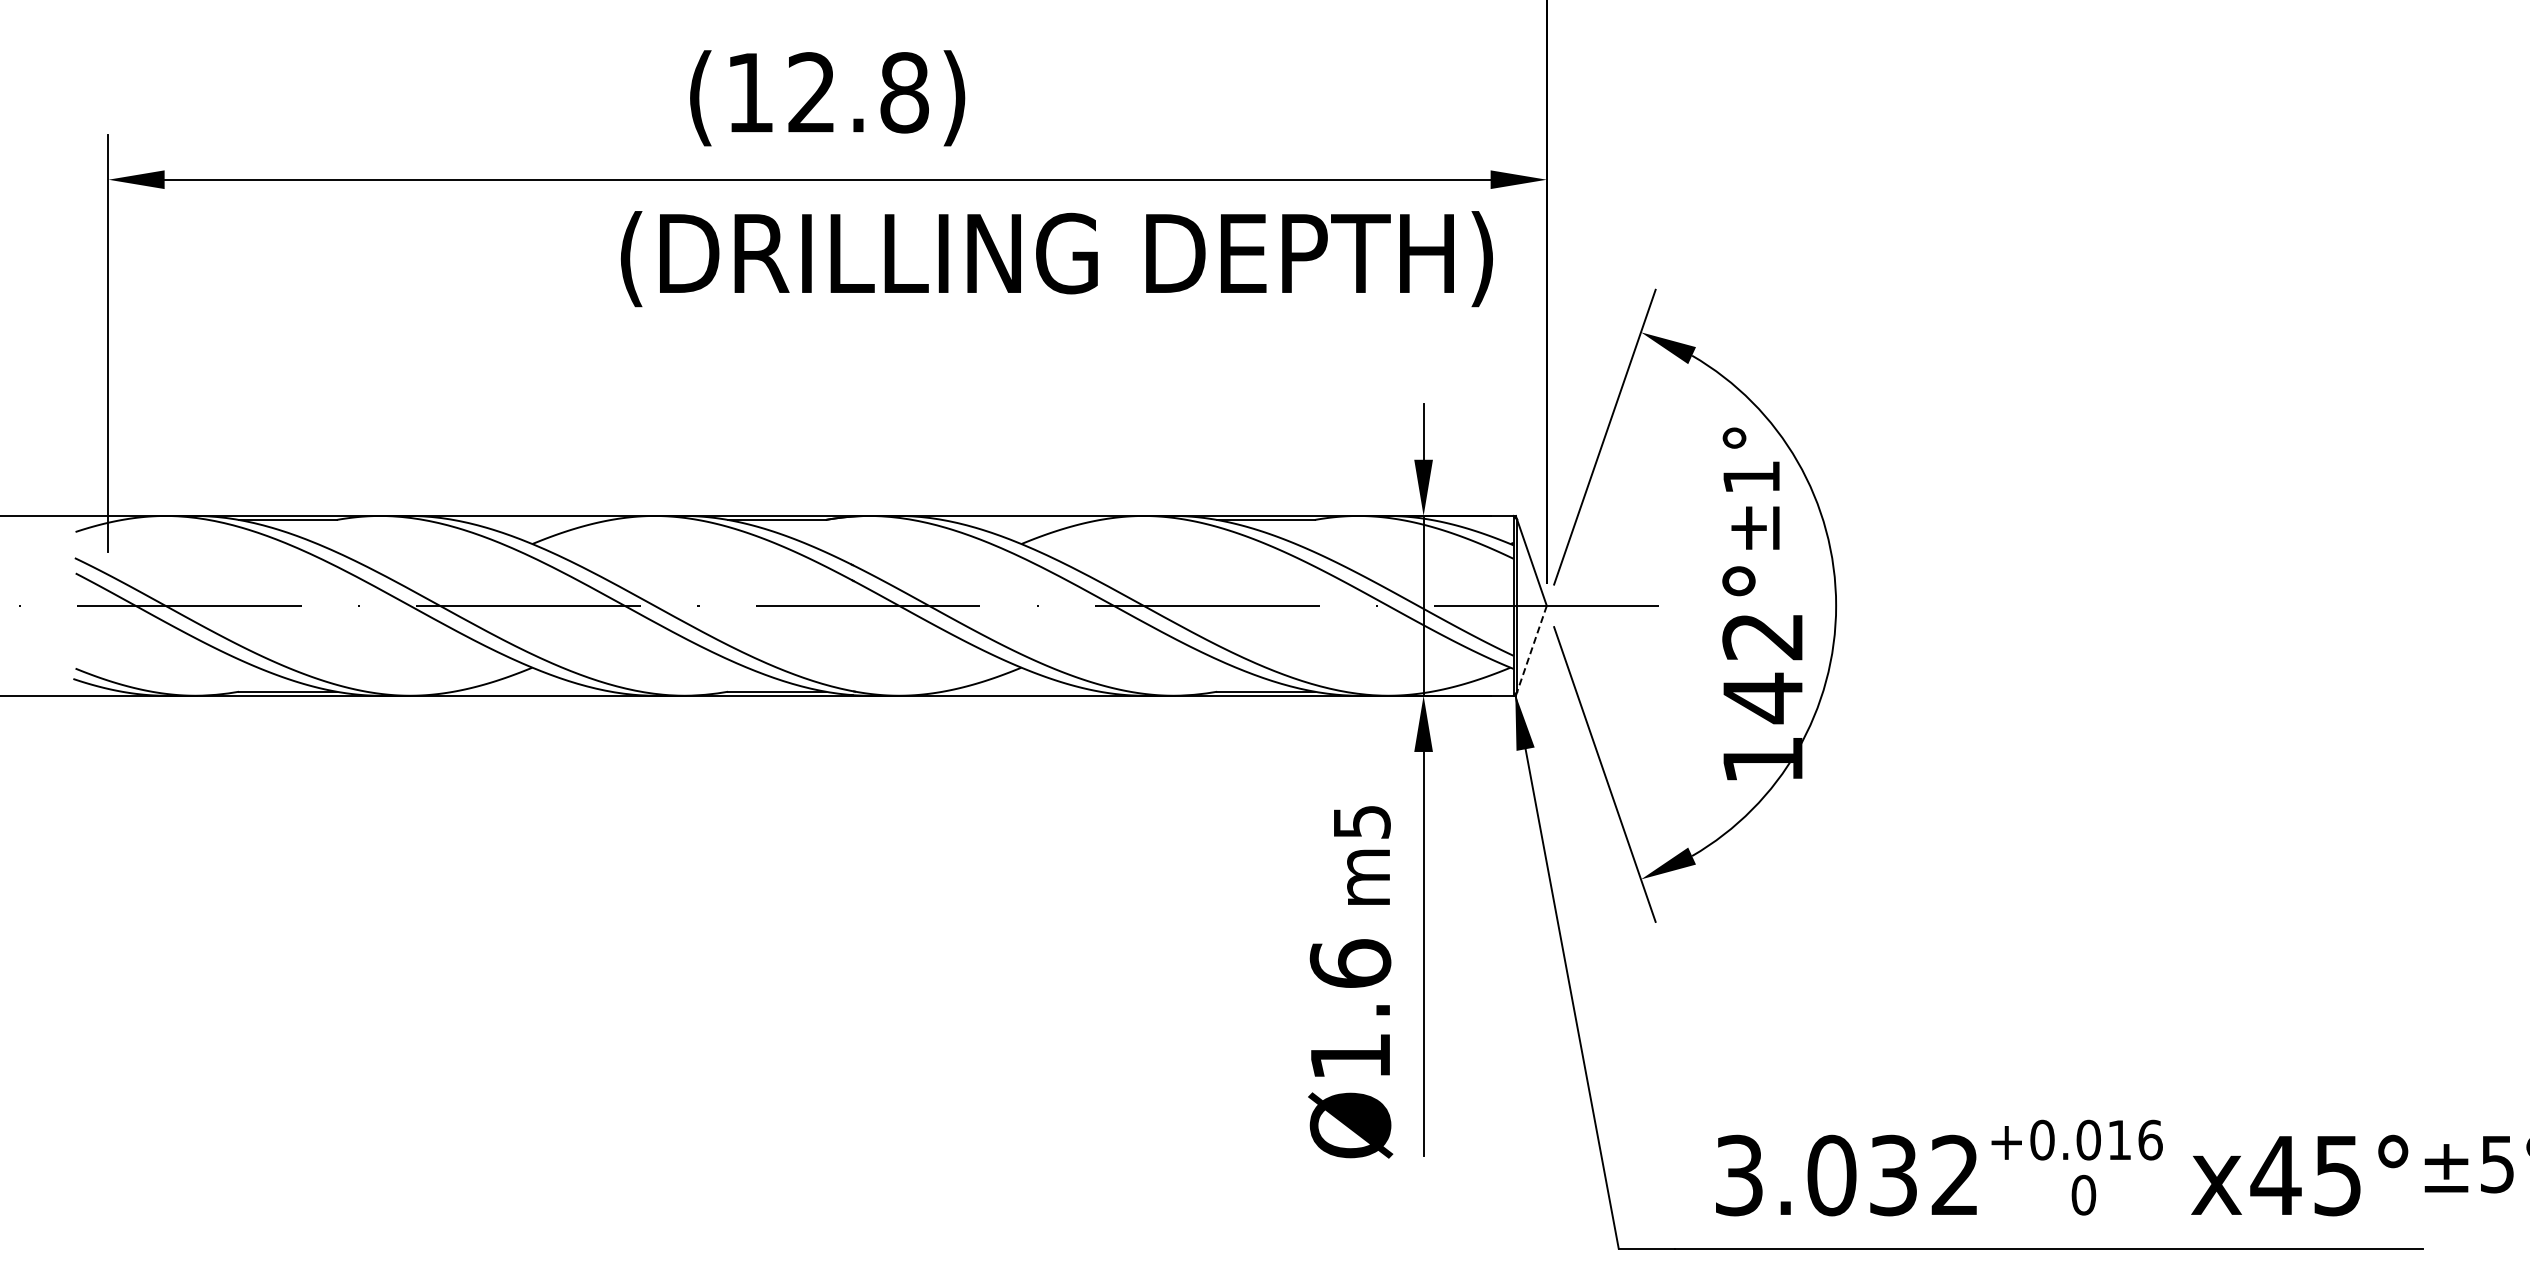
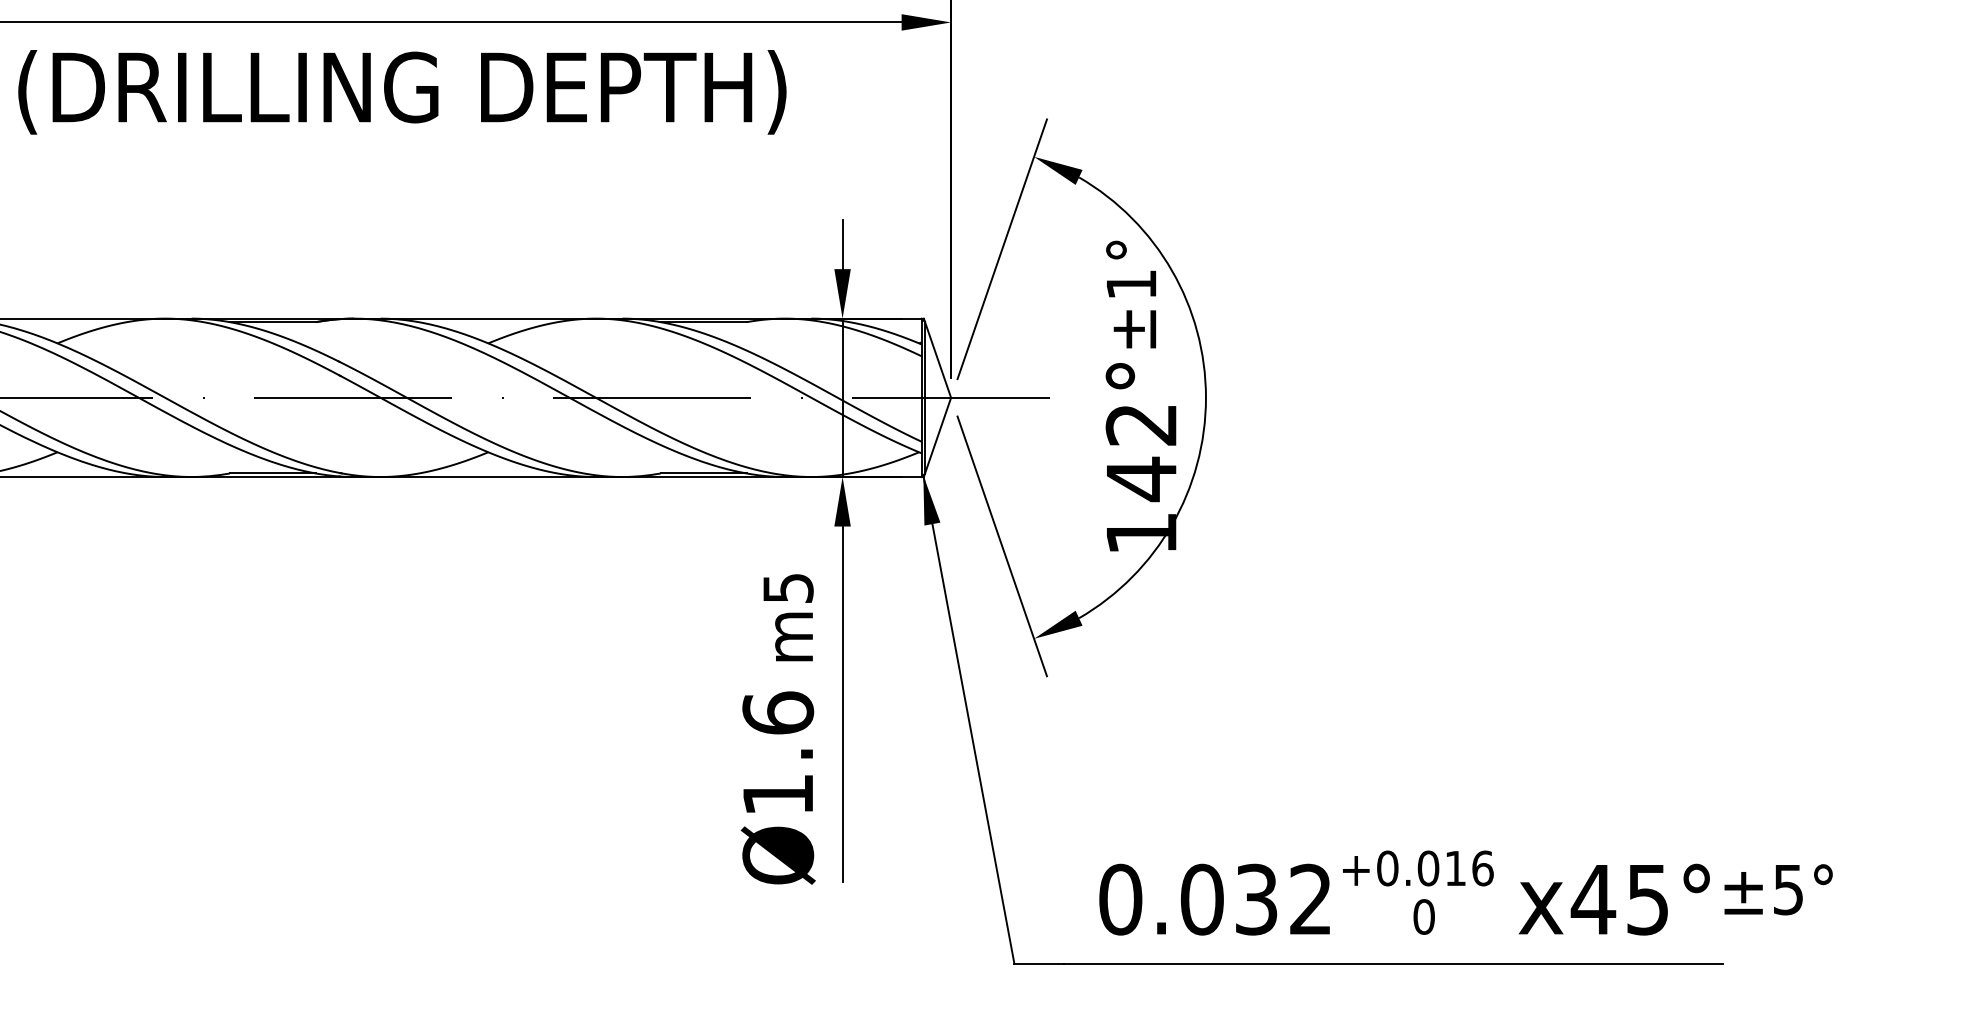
text: (1056, 259) -> (402, 92), moved
line: (1531, 649) -> (937, 436), dashed -> solid
text: (1739, 1175) -> (1120, 899), 3.032 -> 0.032

